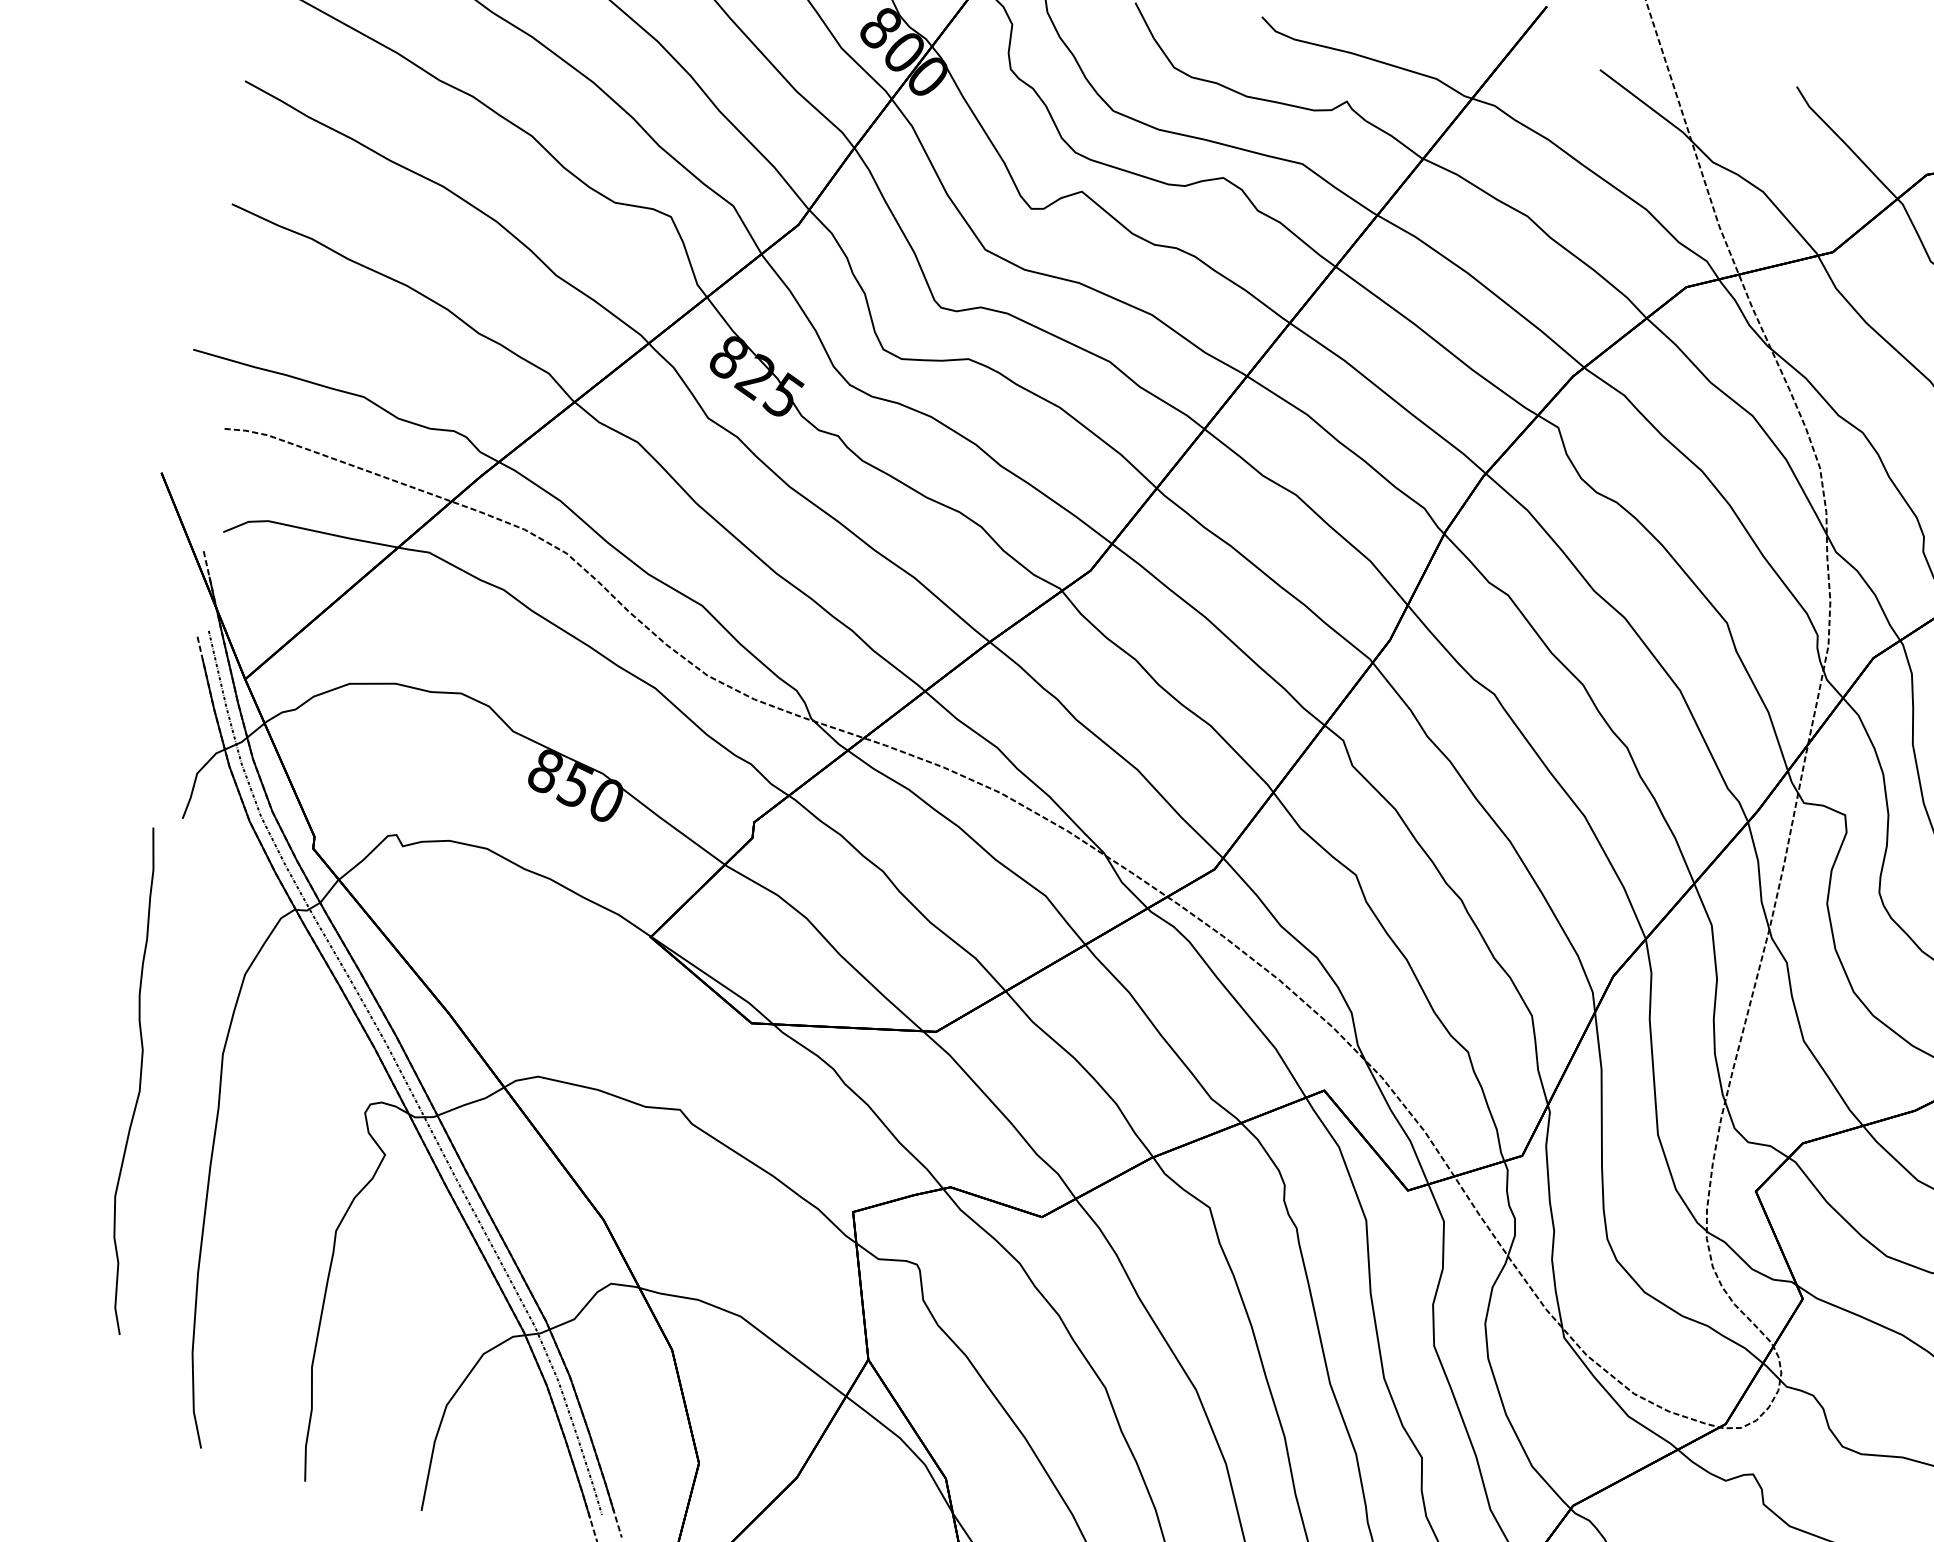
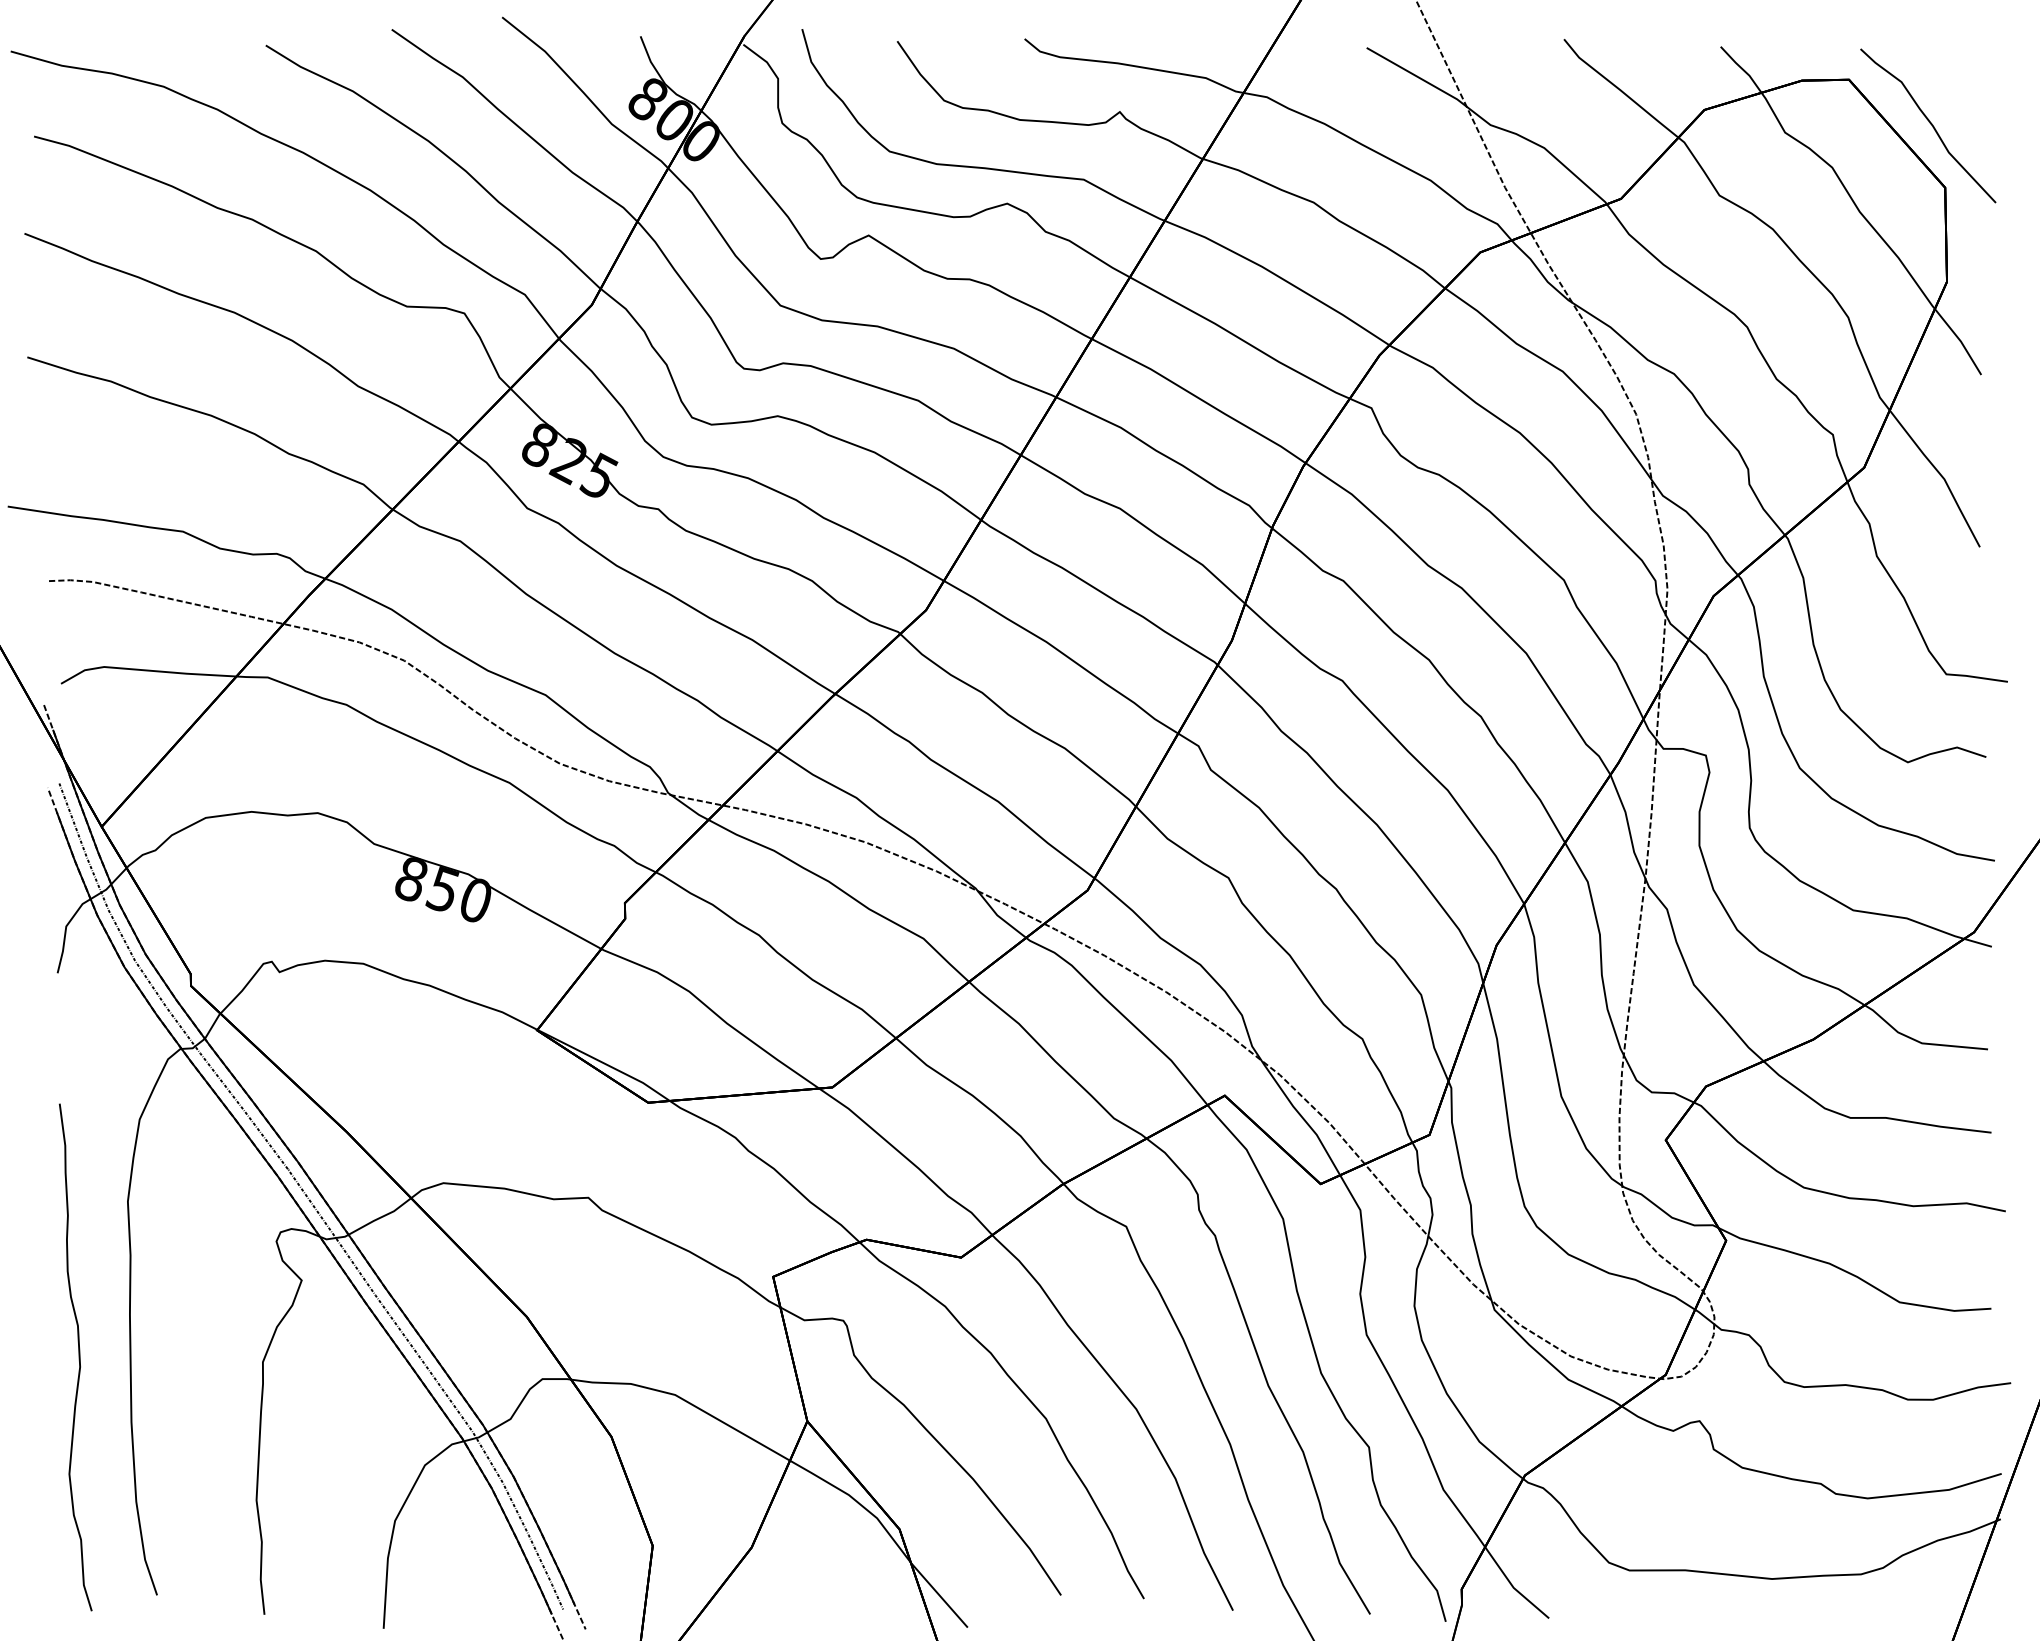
curve: (139, 1081) -> (78, 1357), moved

